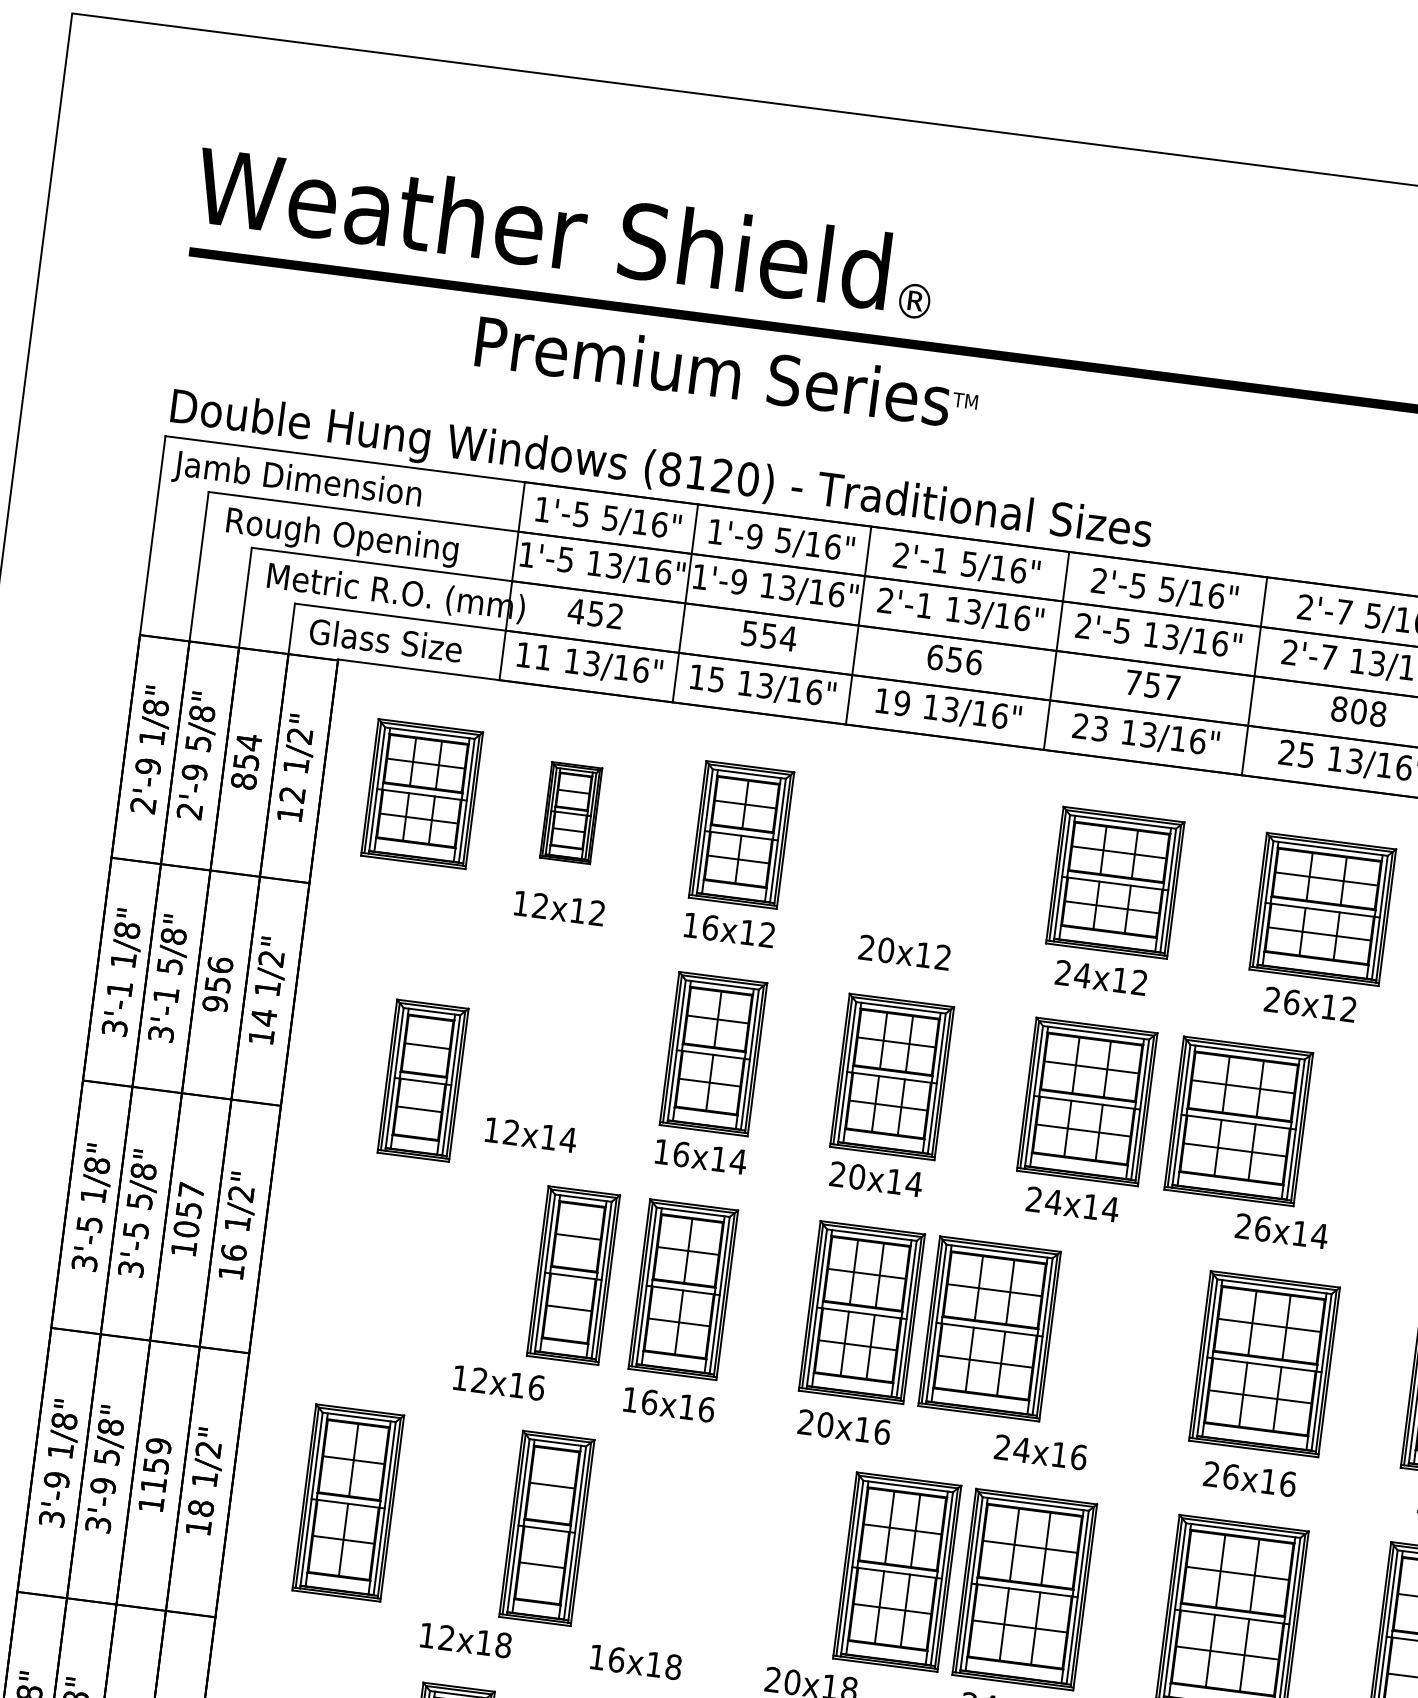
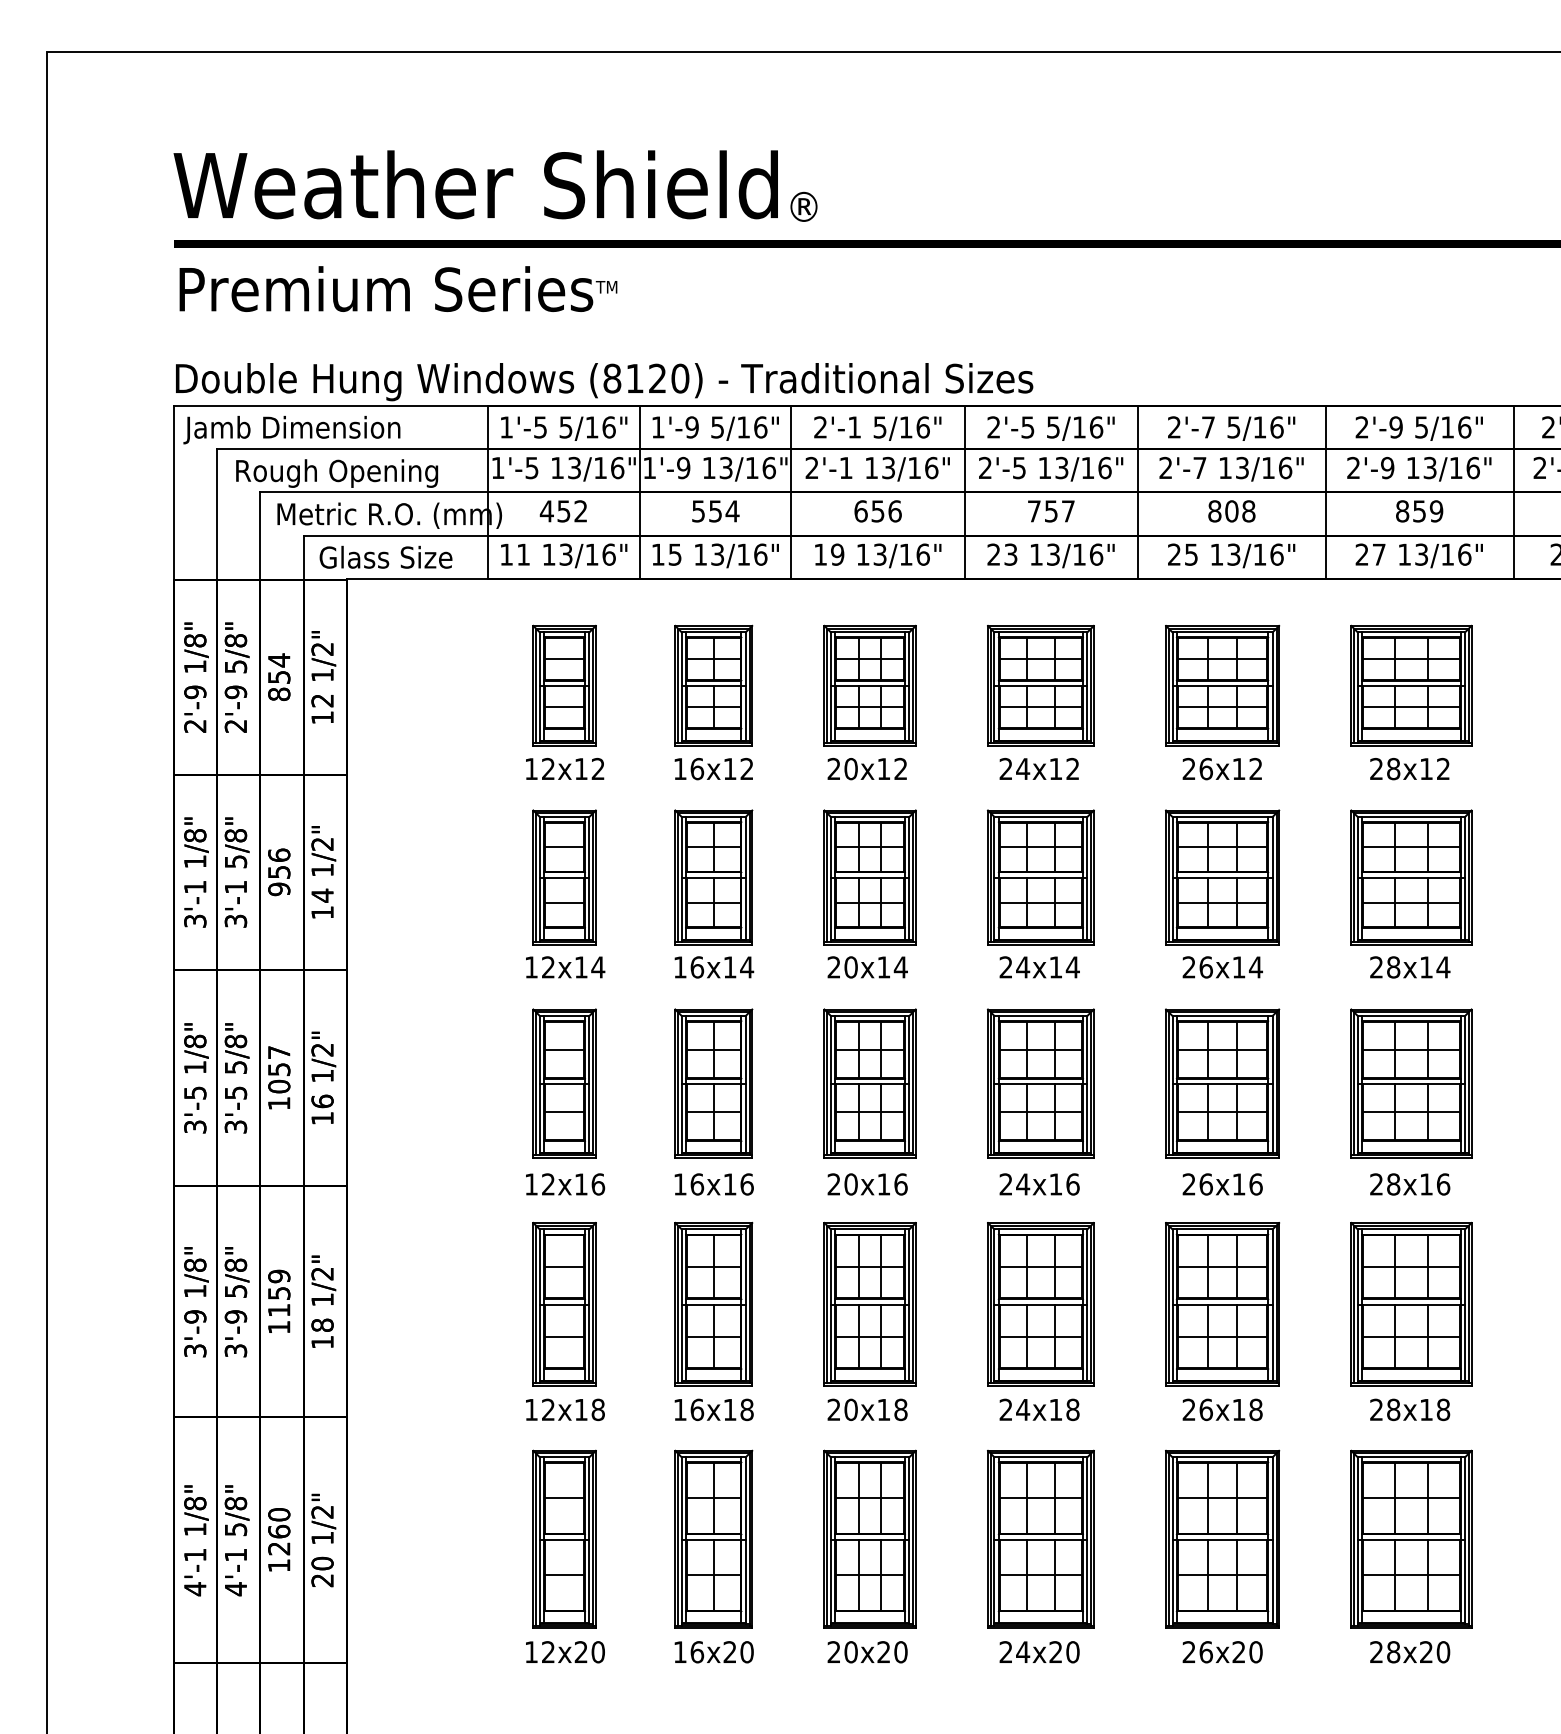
text: (727, 371) -> (398, 288), moved
part: (421, 793) -> (869, 685), moved
part: (571, 812) -> (564, 685), size x1.43
part: (422, 1080) -> (564, 877), moved
part: (1238, 1121) -> (1222, 877), moved
part: (573, 1275) -> (564, 1083), moved
part: (989, 1328) -> (1040, 1083), moved
part: (348, 1501) -> (713, 1303), moved
part: (546, 1527) -> (564, 1303), moved
part: (896, 1571) -> (869, 1303), moved

